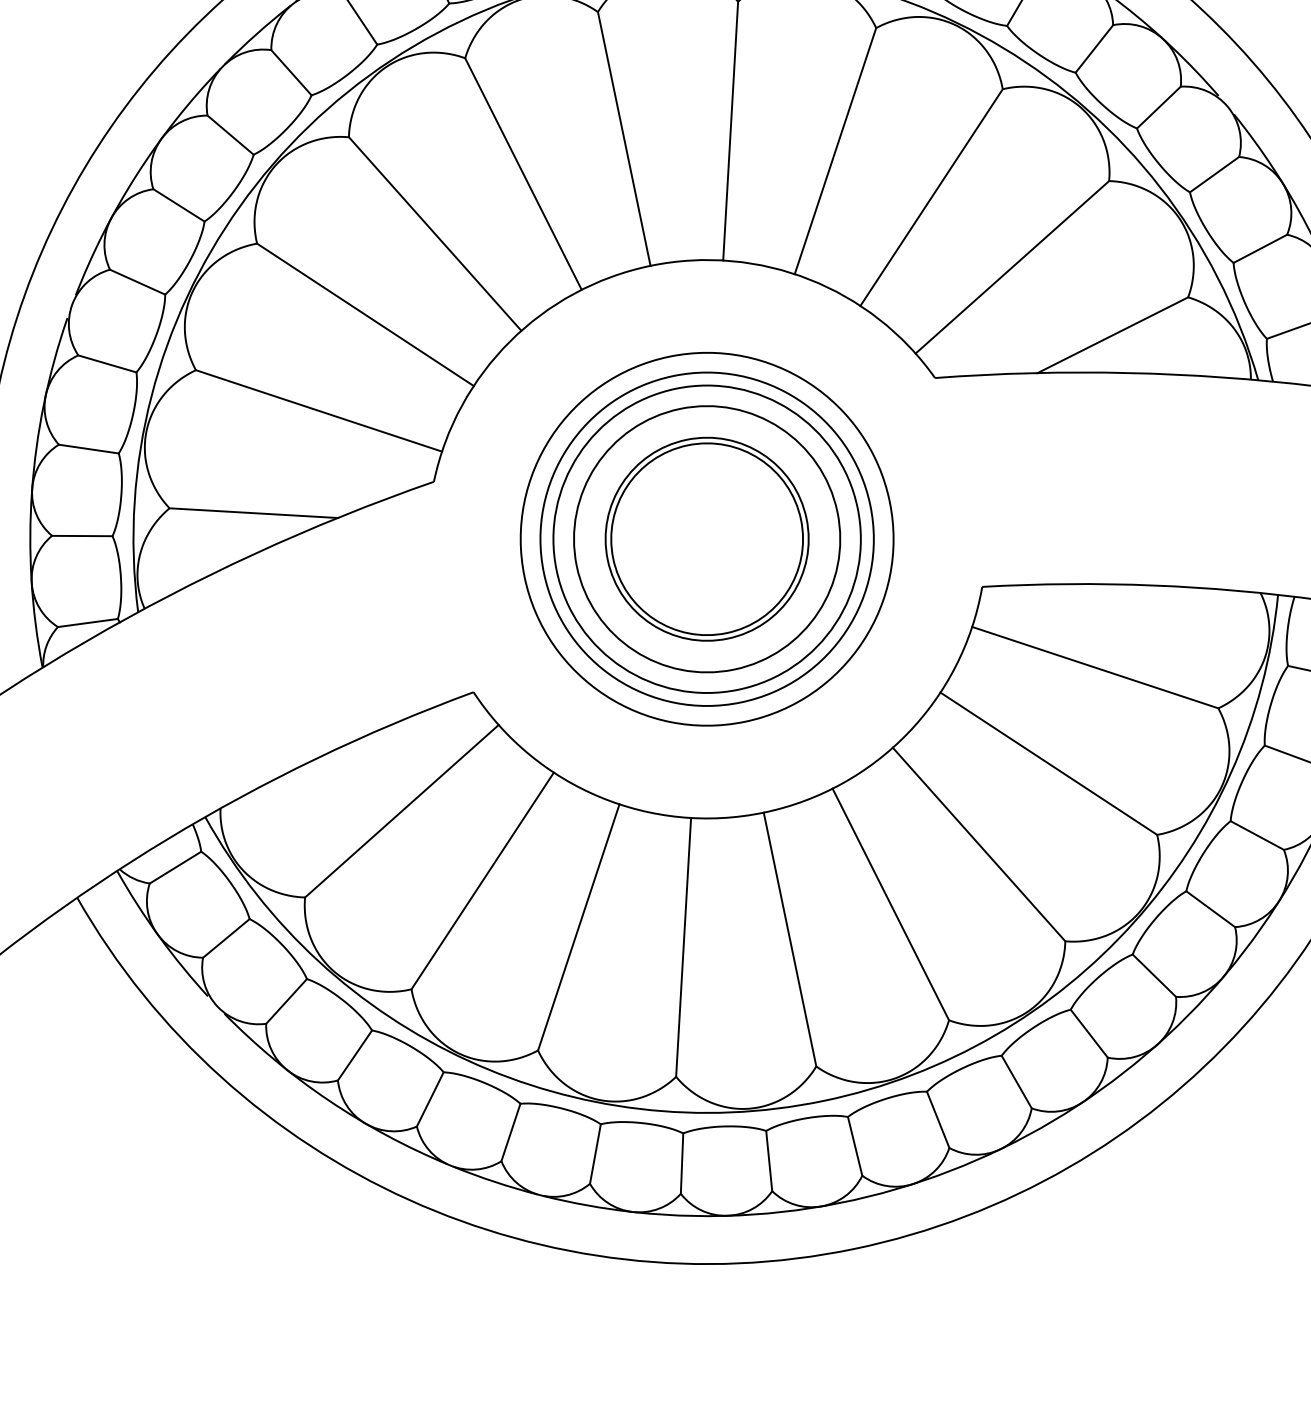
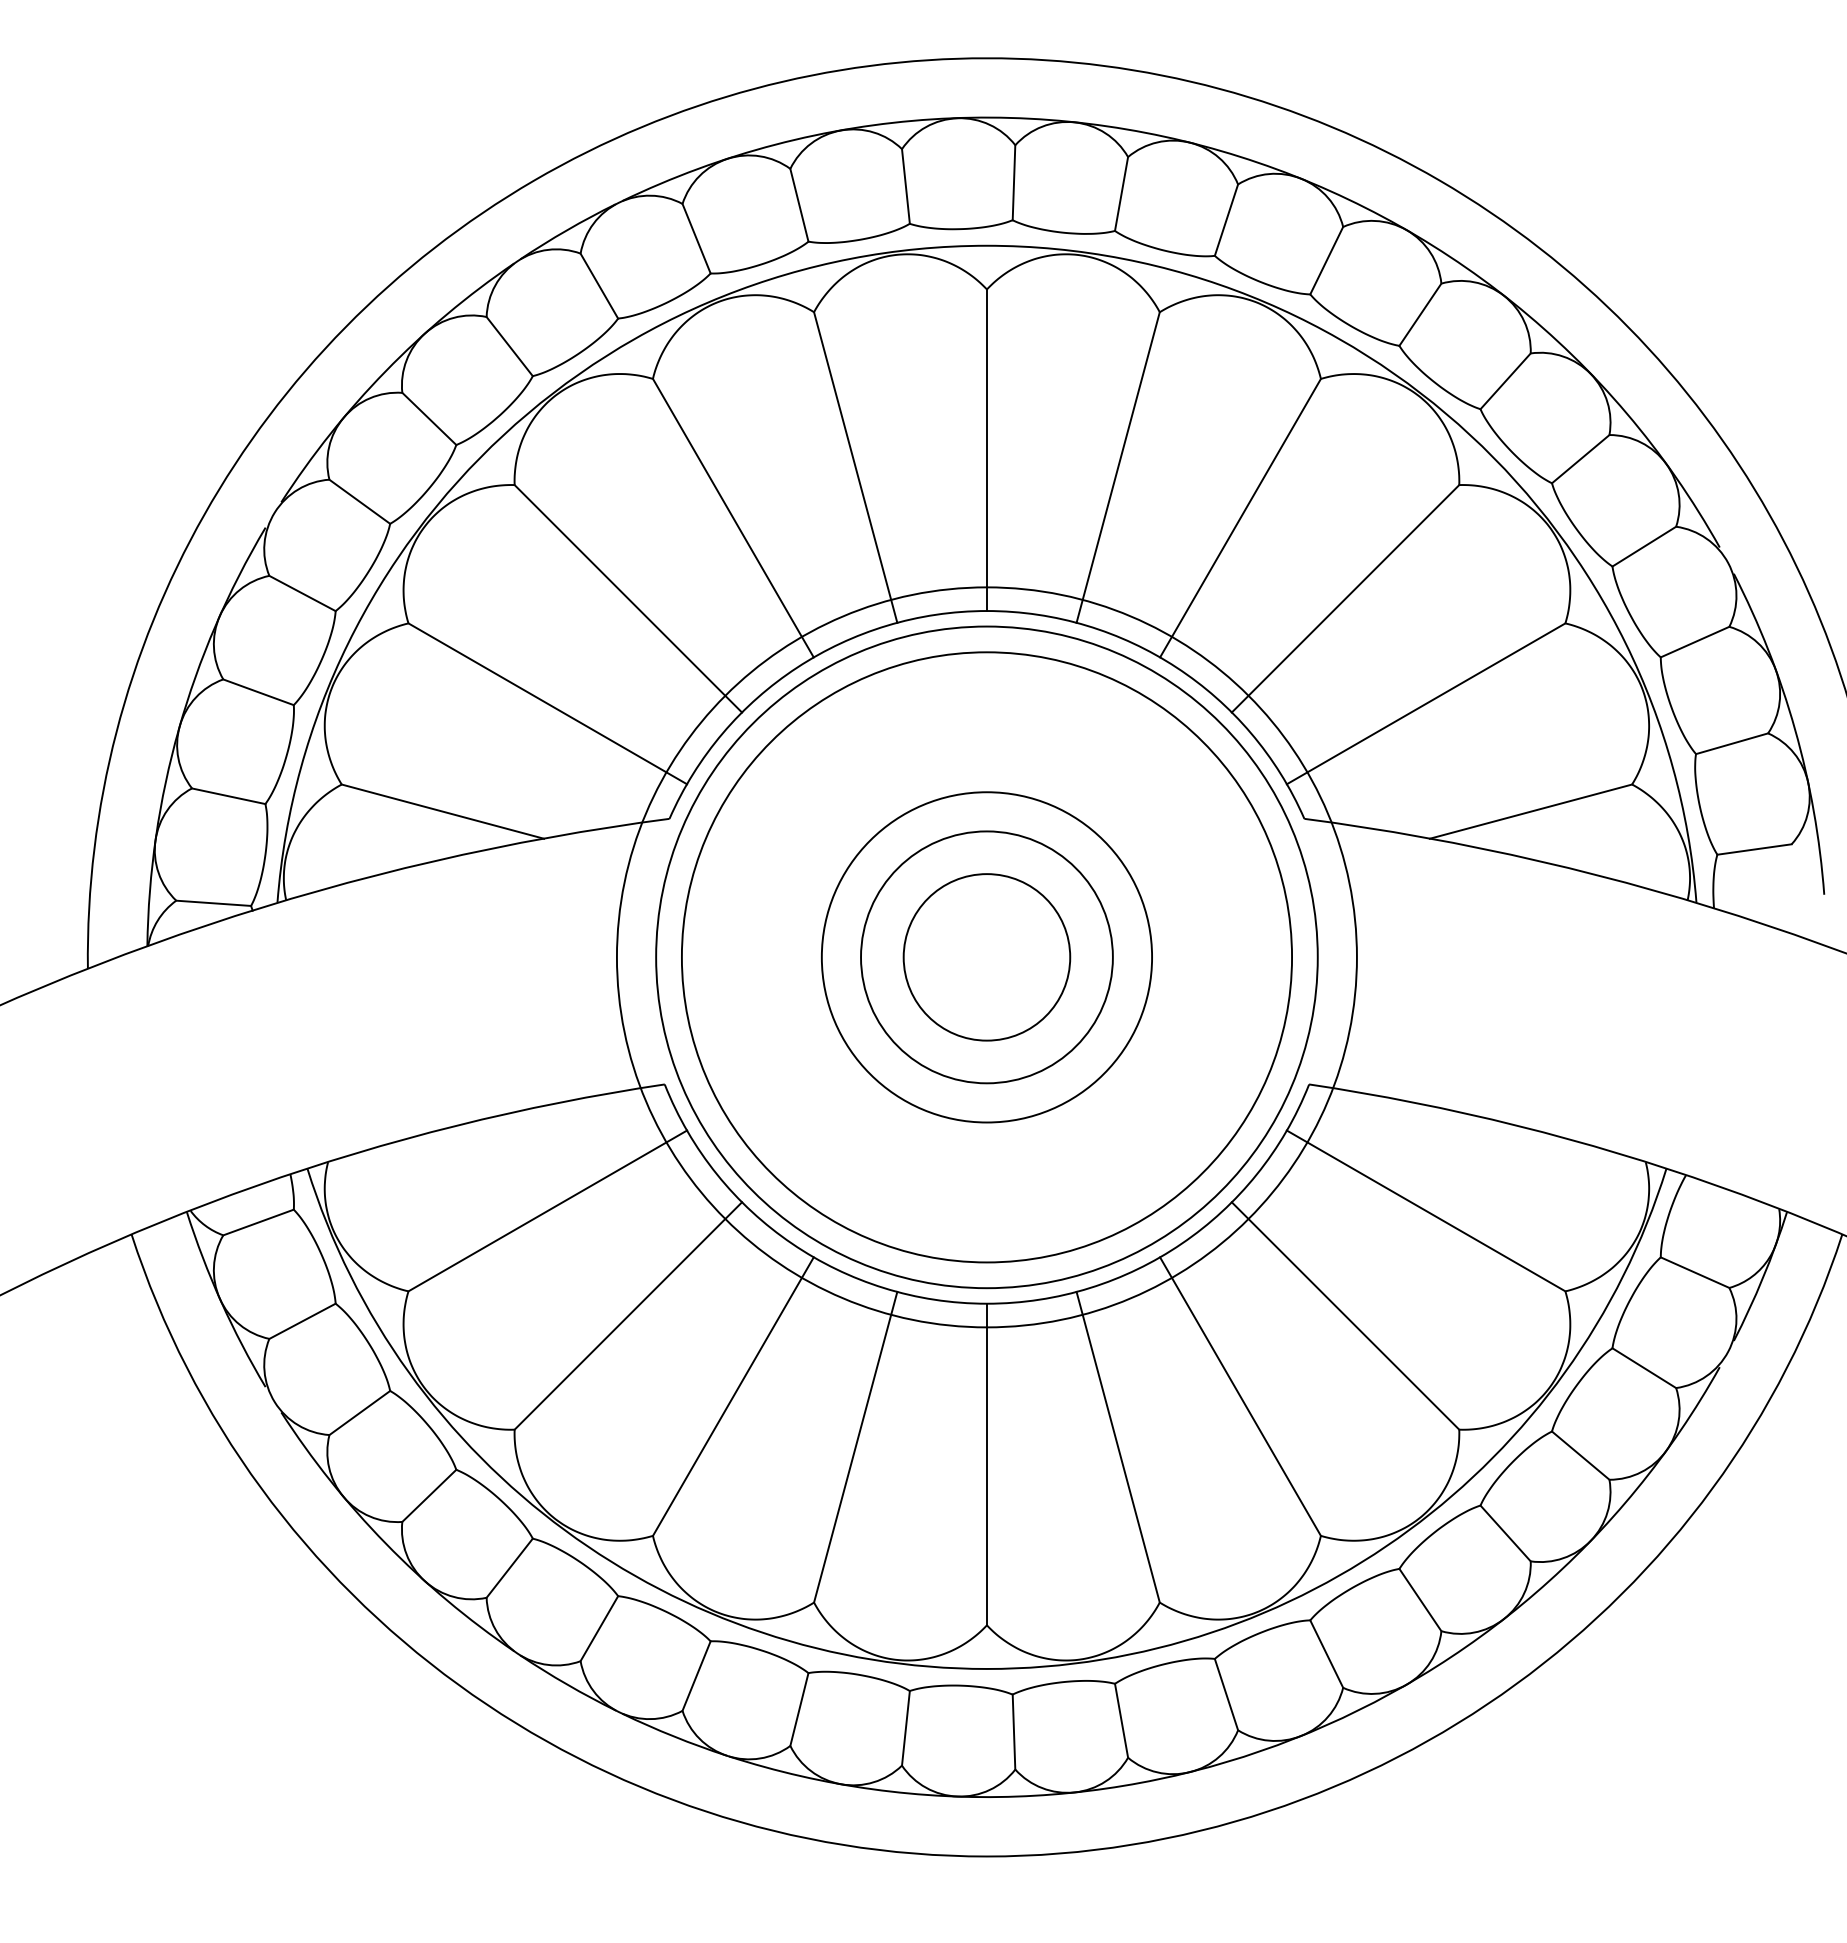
circle: (706, 539) -> (986, 957), size x0.7
circle: (706, 539) -> (986, 957), size x1.6
circle: (706, 539) -> (986, 957), size x1.6
circle: (706, 539) -> (986, 957), size x1.6

